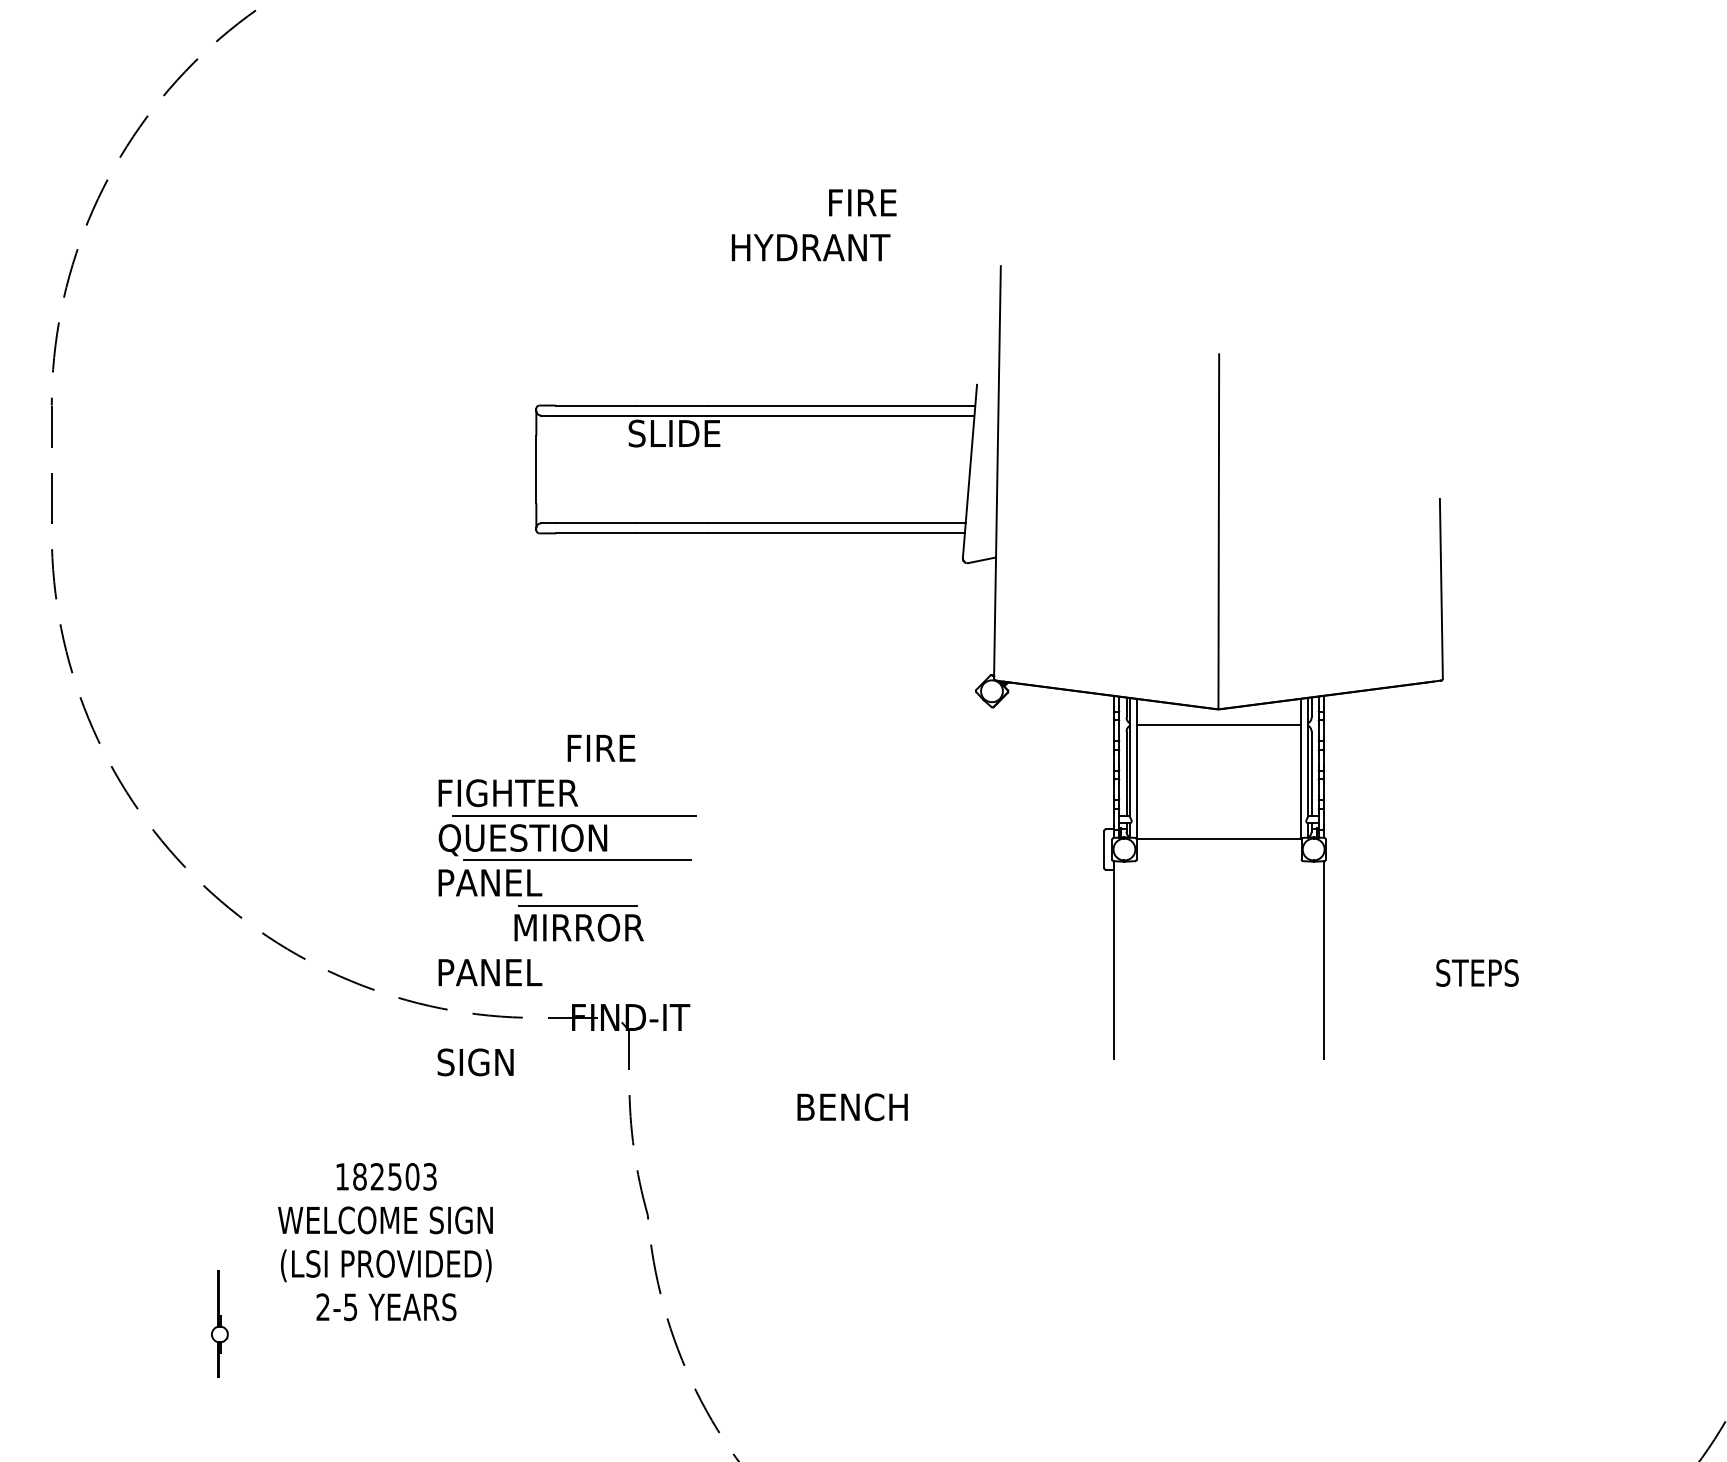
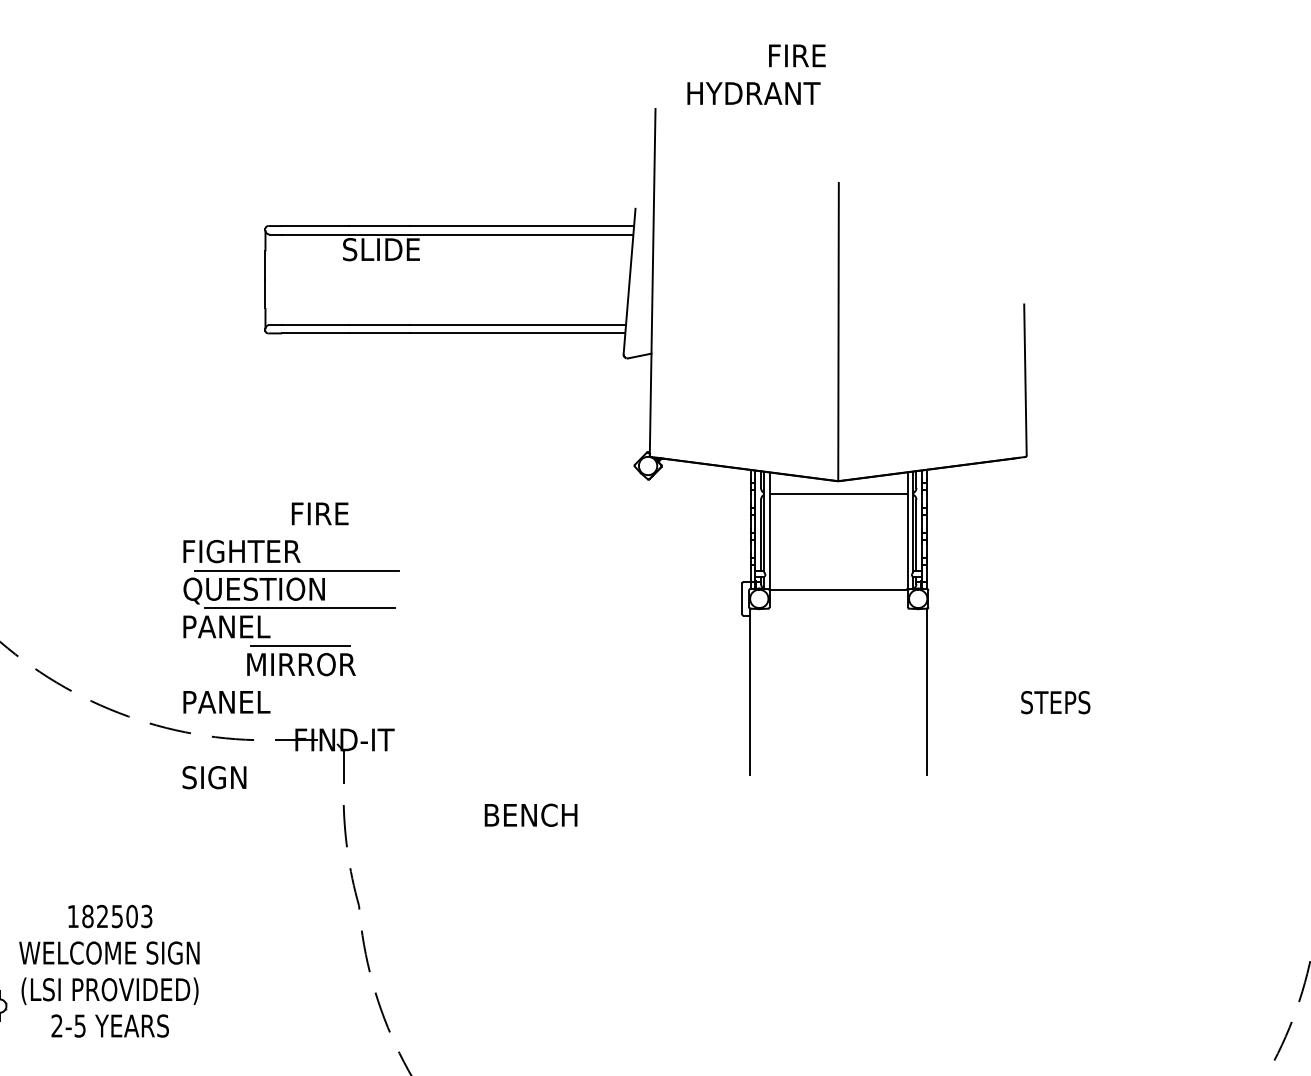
text: (813, 225) -> (755, 74), moved
text: (385, 1242) -> (109, 971), moved

